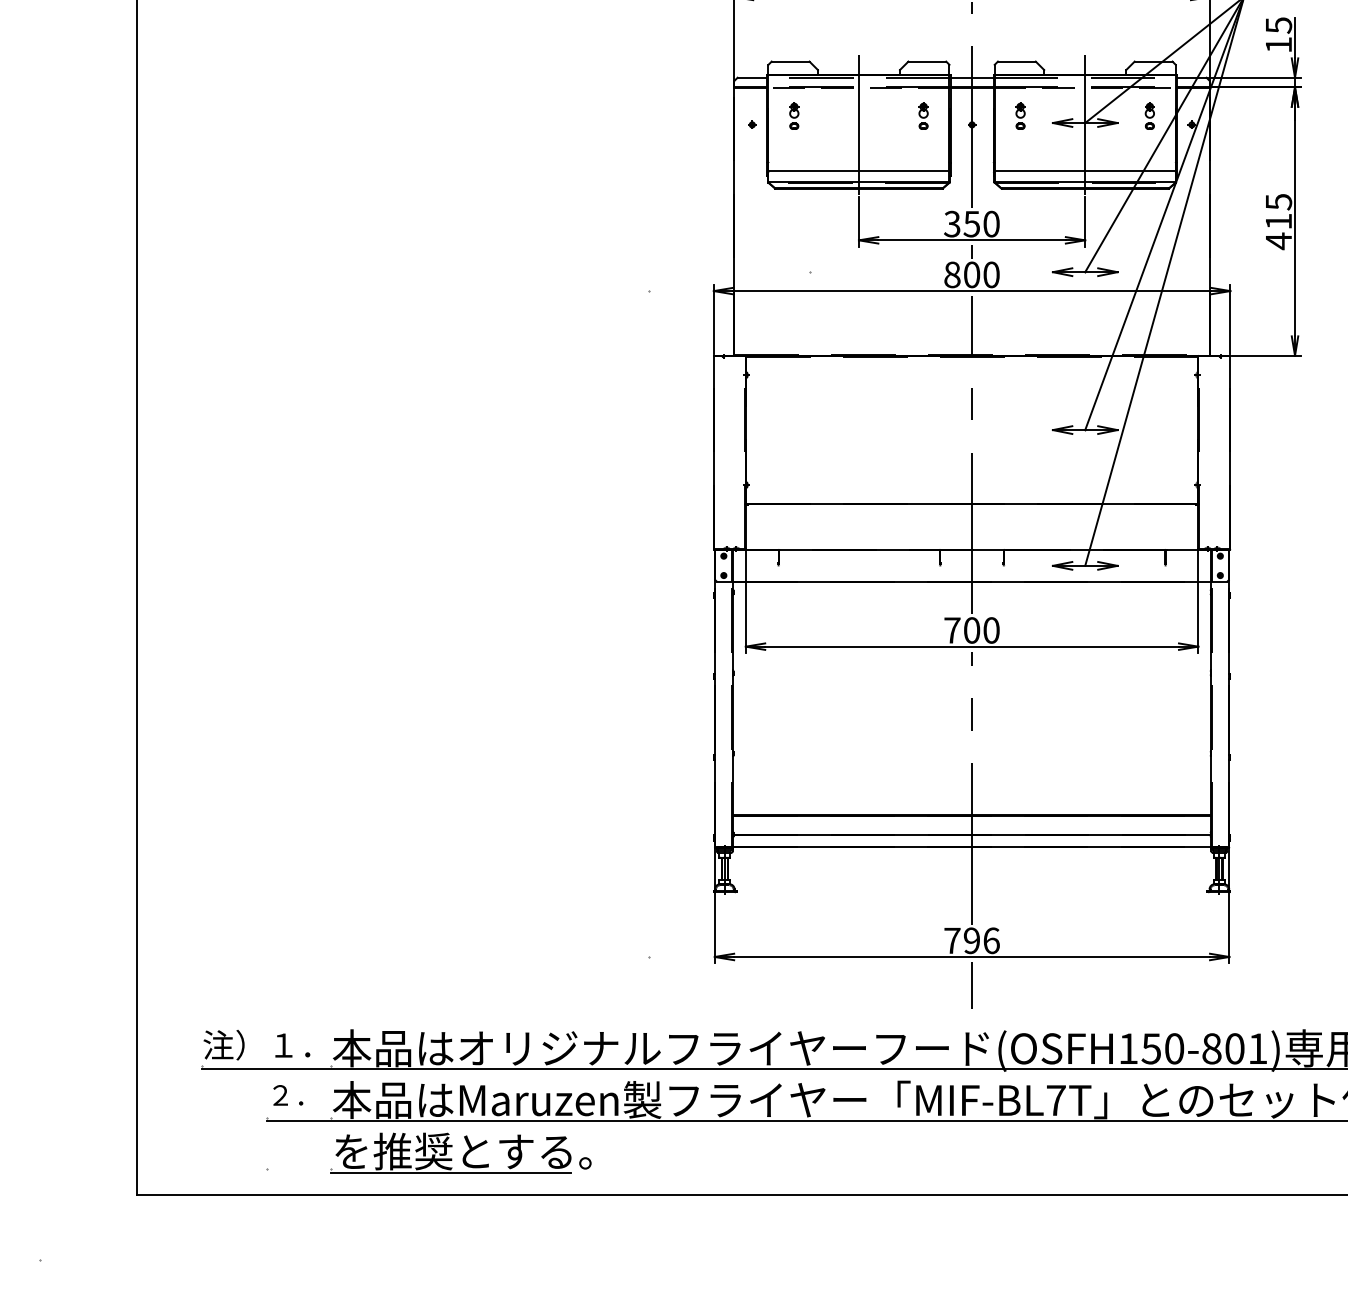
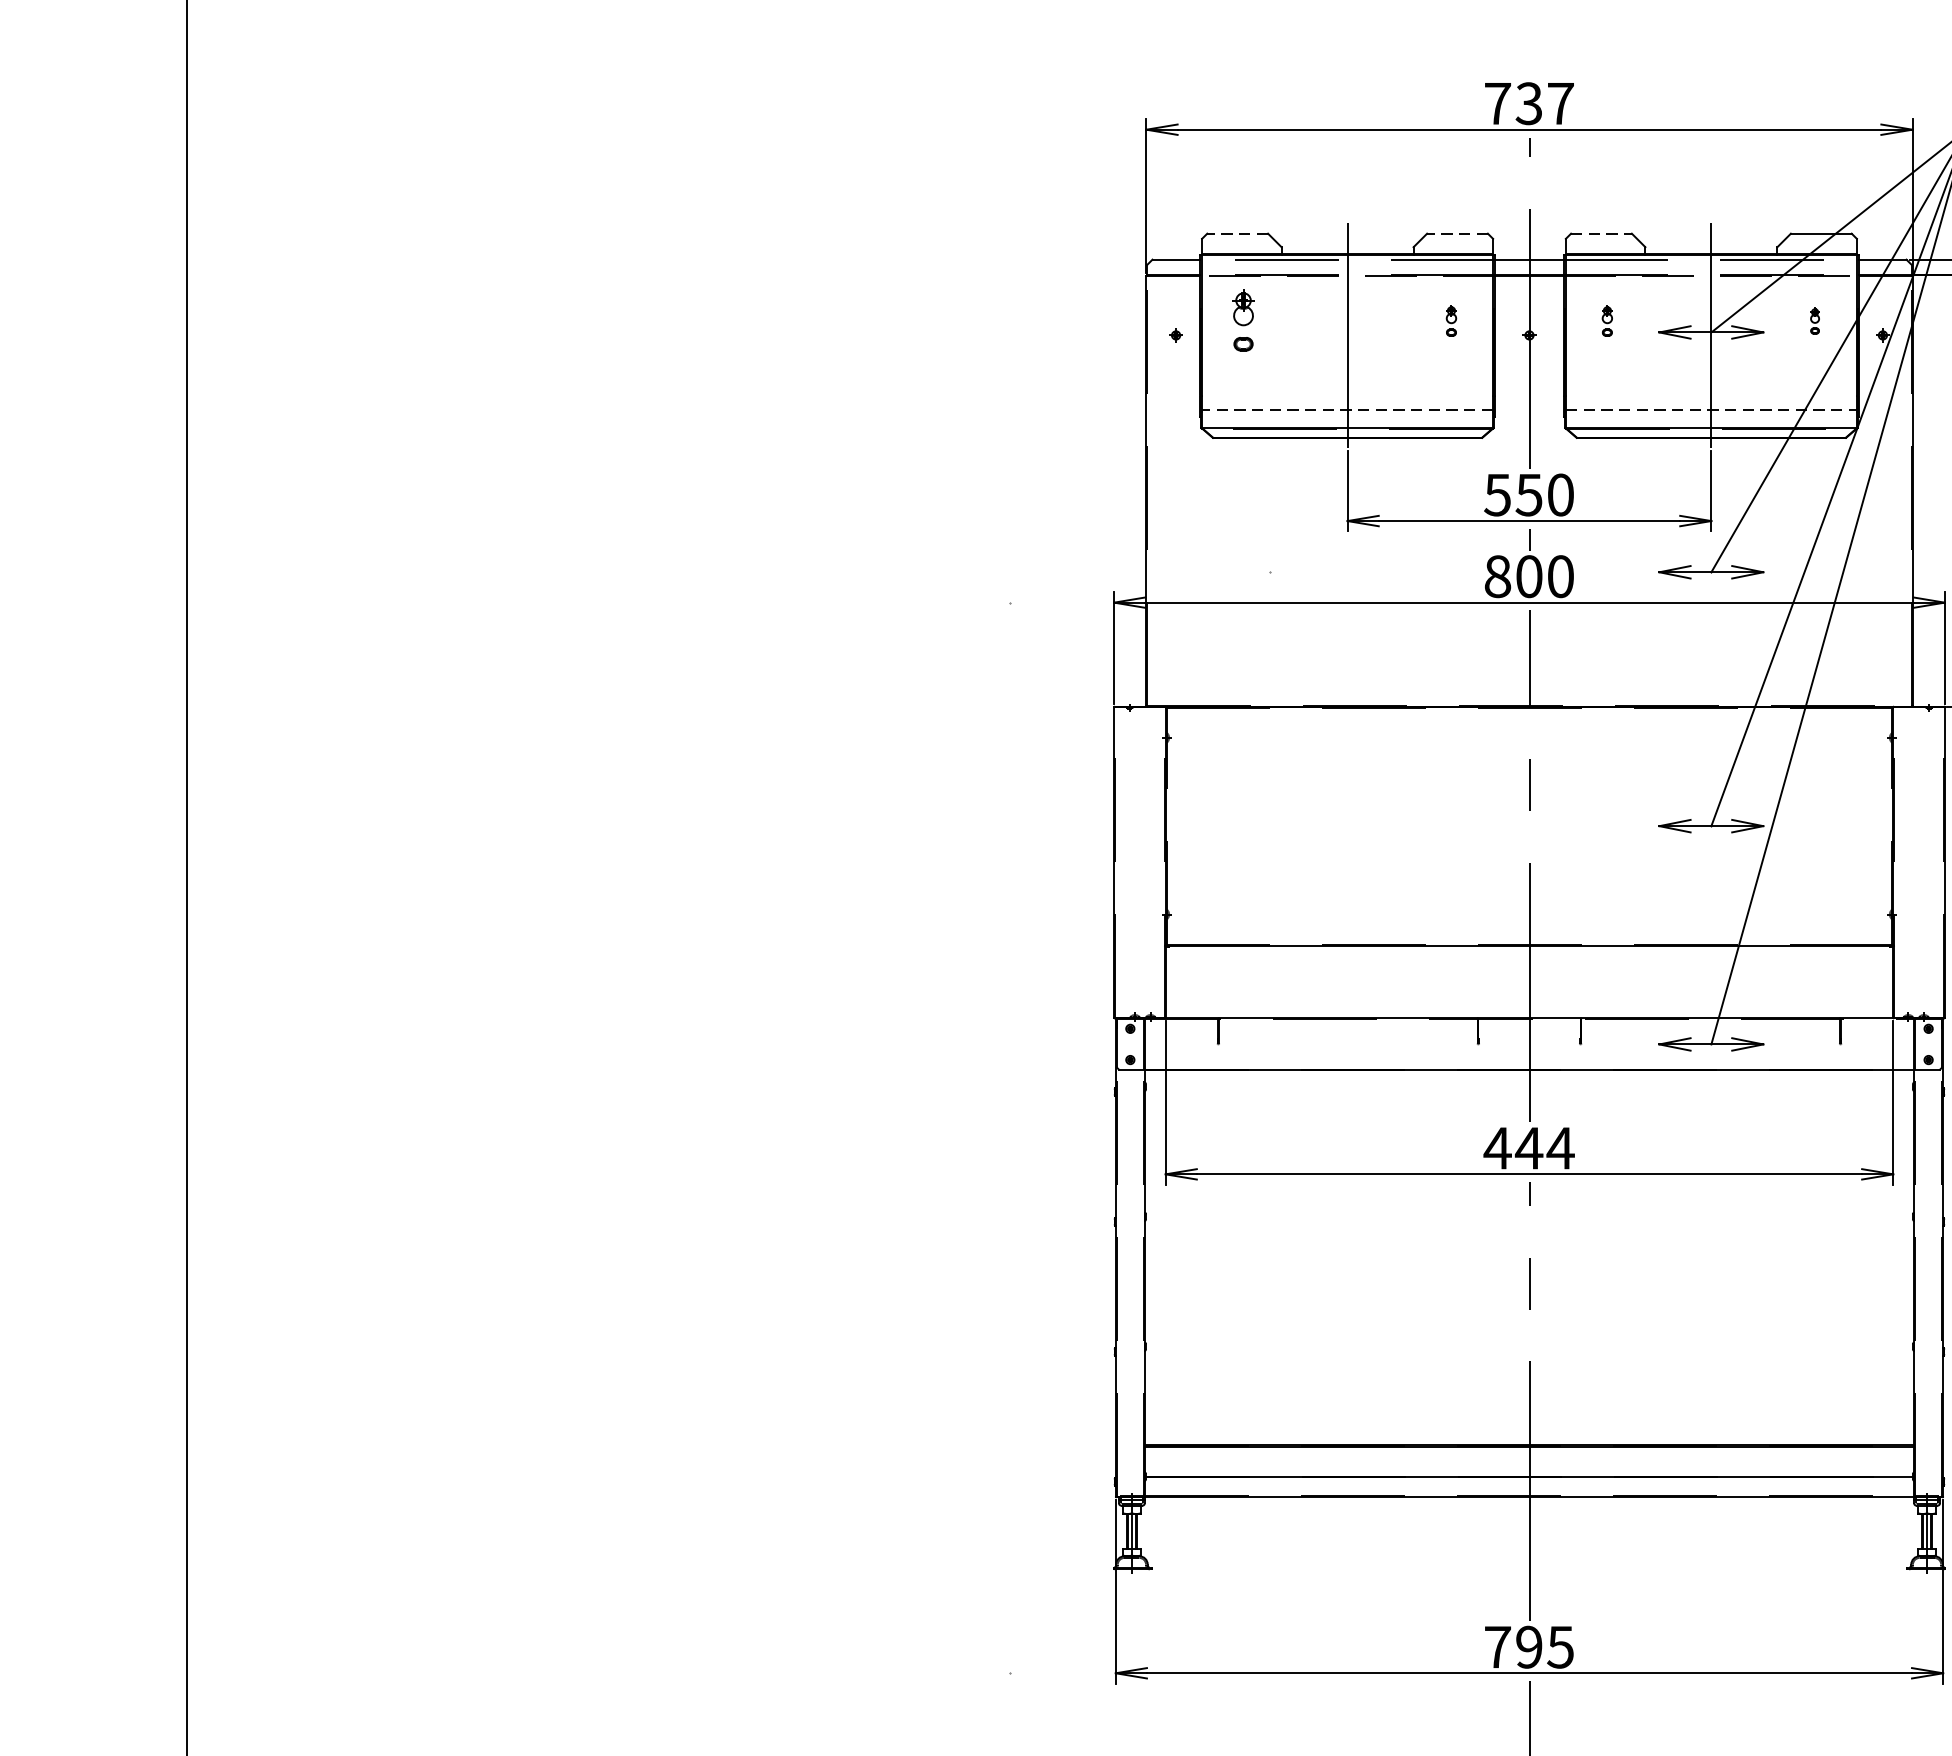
line: (790, 61) -> (1237, 233), solid -> dashed
line: (927, 61) -> (1457, 233), solid -> dashed
line: (1016, 61) -> (1600, 233), solid -> dashed
part: (794, 115) -> (1243, 320), size x1.4
part: (923, 115) -> (1451, 320), size x0.7
part: (1020, 115) -> (1607, 320), size x0.7
part: (1149, 115) -> (1814, 320), size x0.6
line: (858, 171) -> (1346, 410), solid -> dashed
line: (1085, 171) -> (1711, 410), solid -> dashed
text: (952, 223) -> (1497, 493), 350 -> 550
text: (971, 630) -> (1528, 1148), 700 -> 444
text: (991, 940) -> (1560, 1646), 796 -> 795

